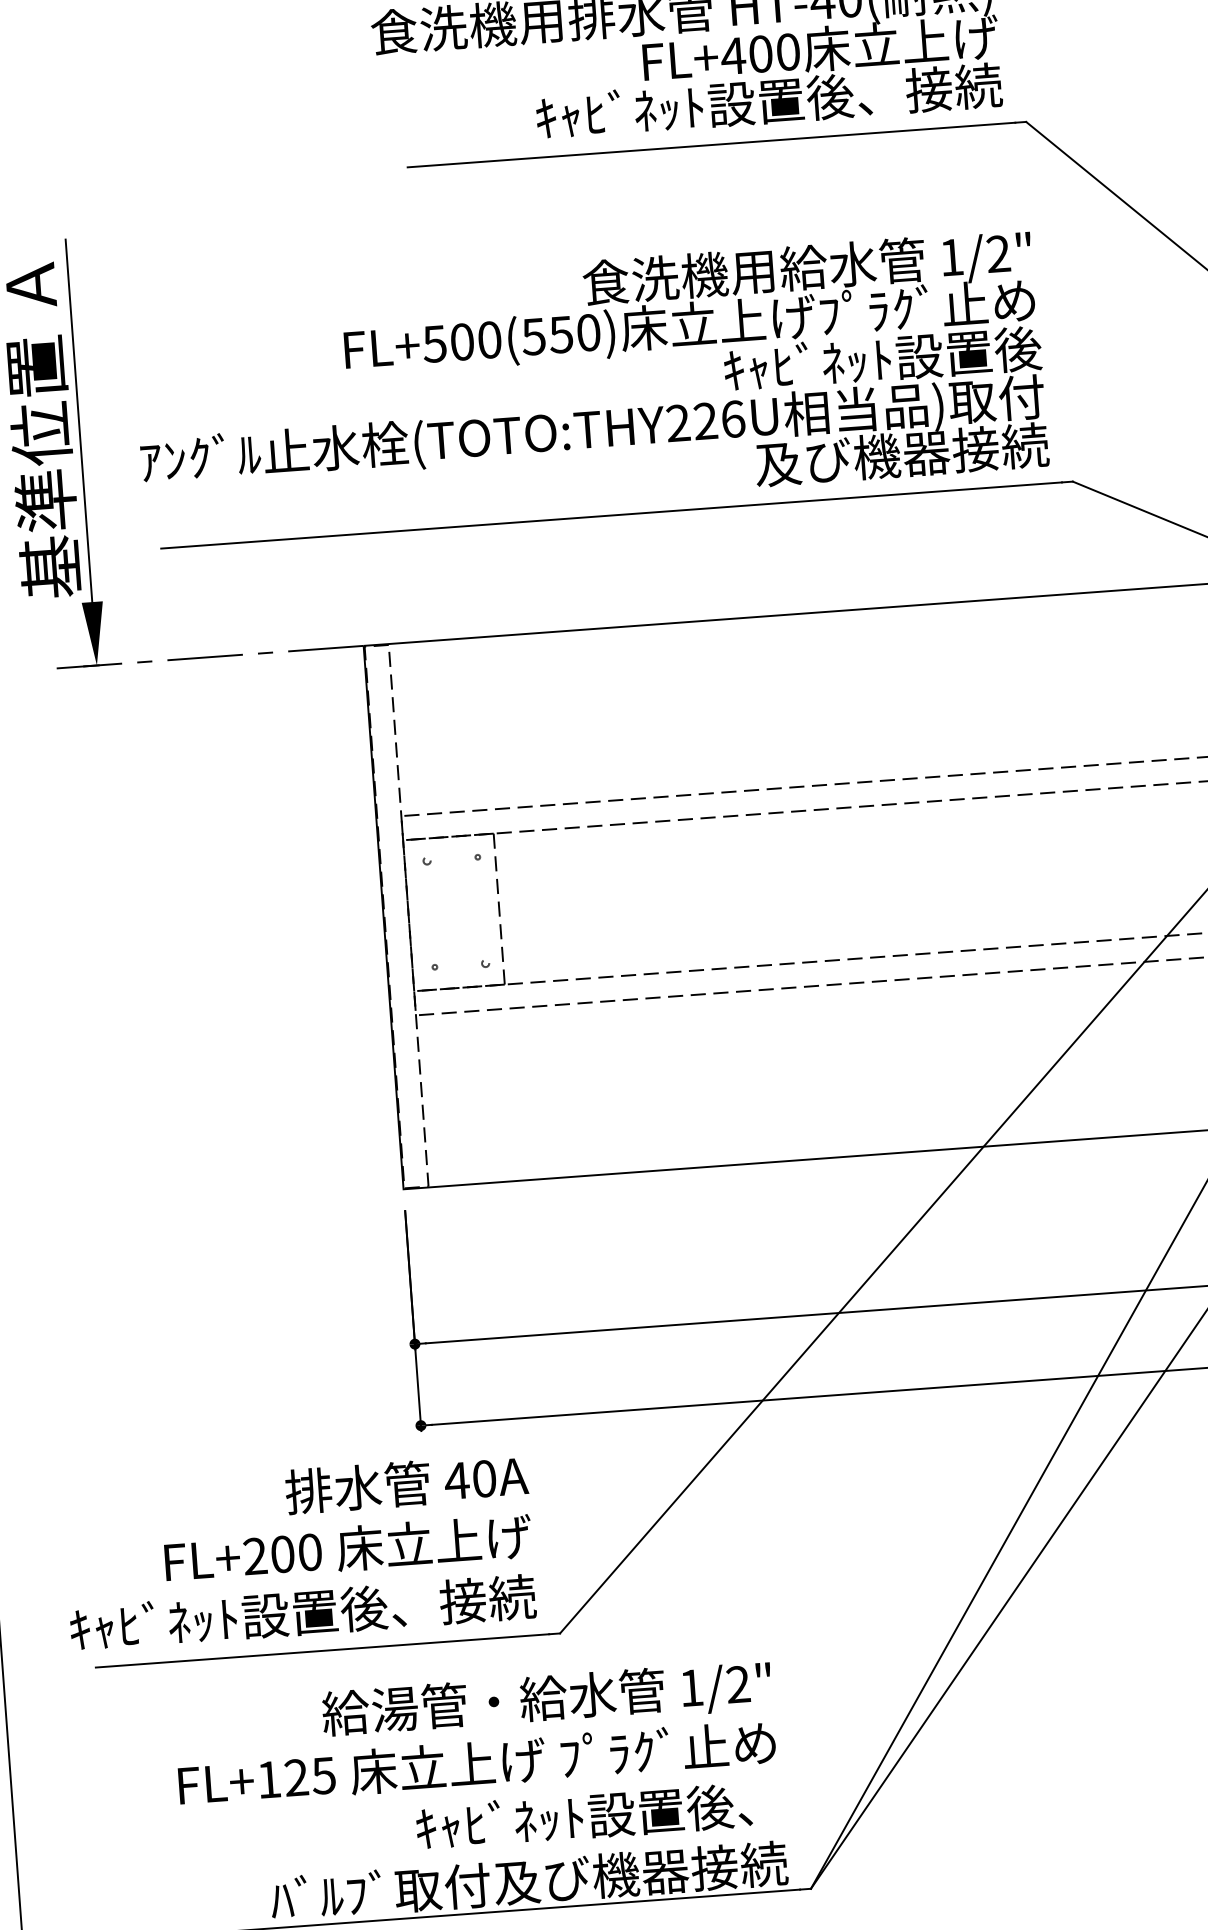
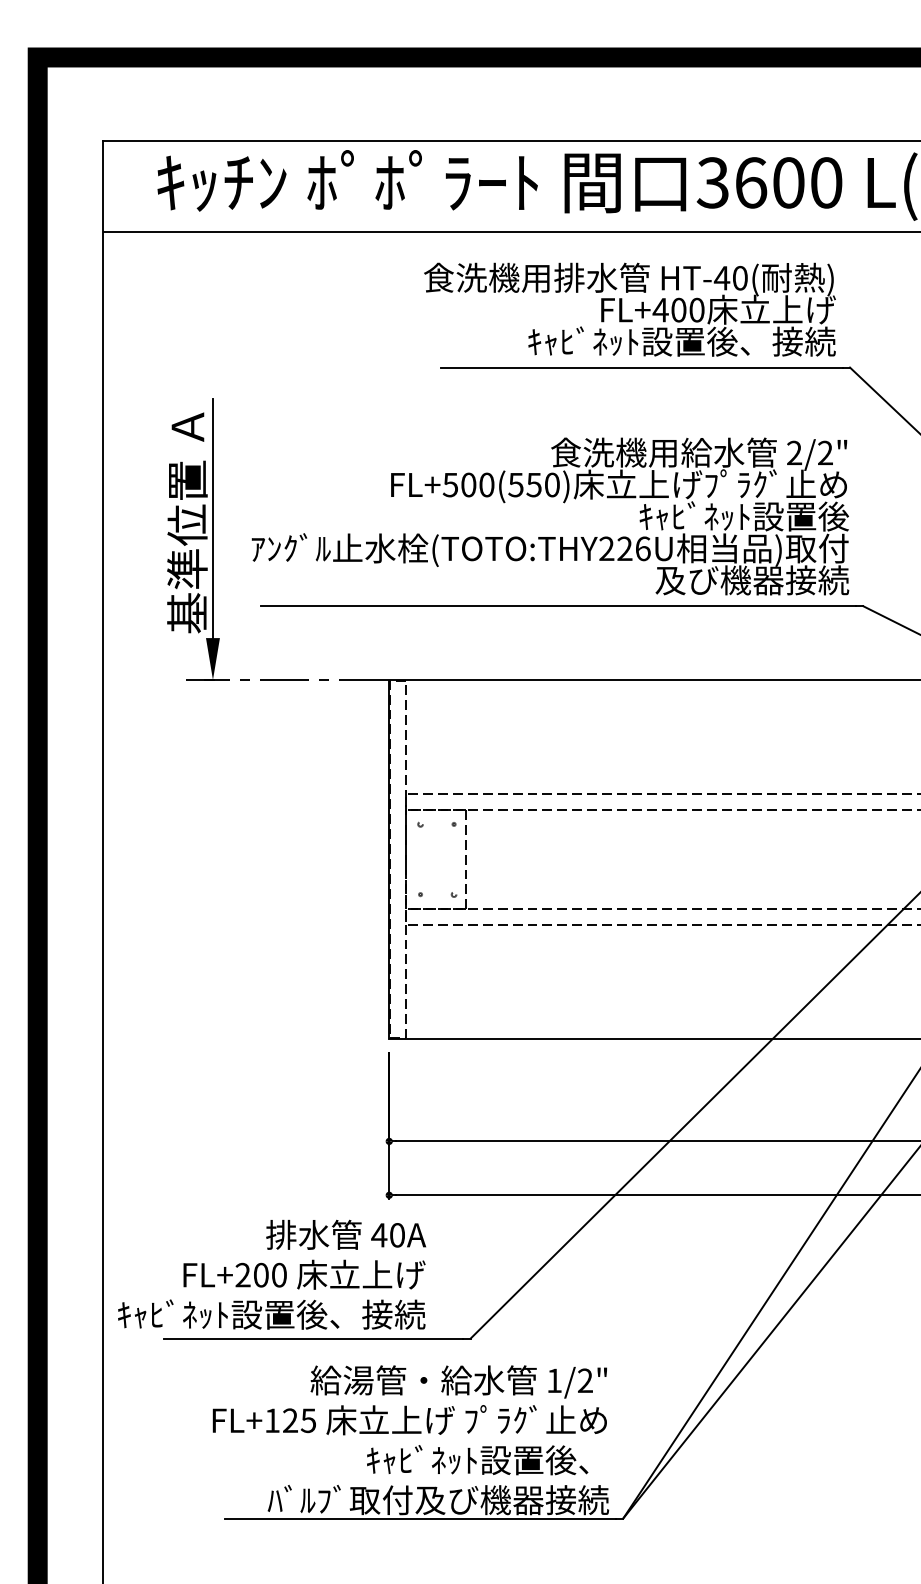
text: (951, 256) -> (794, 452), 1/2" -> 2/2"
text: (298, 1552) -> (271, 1274), moved

